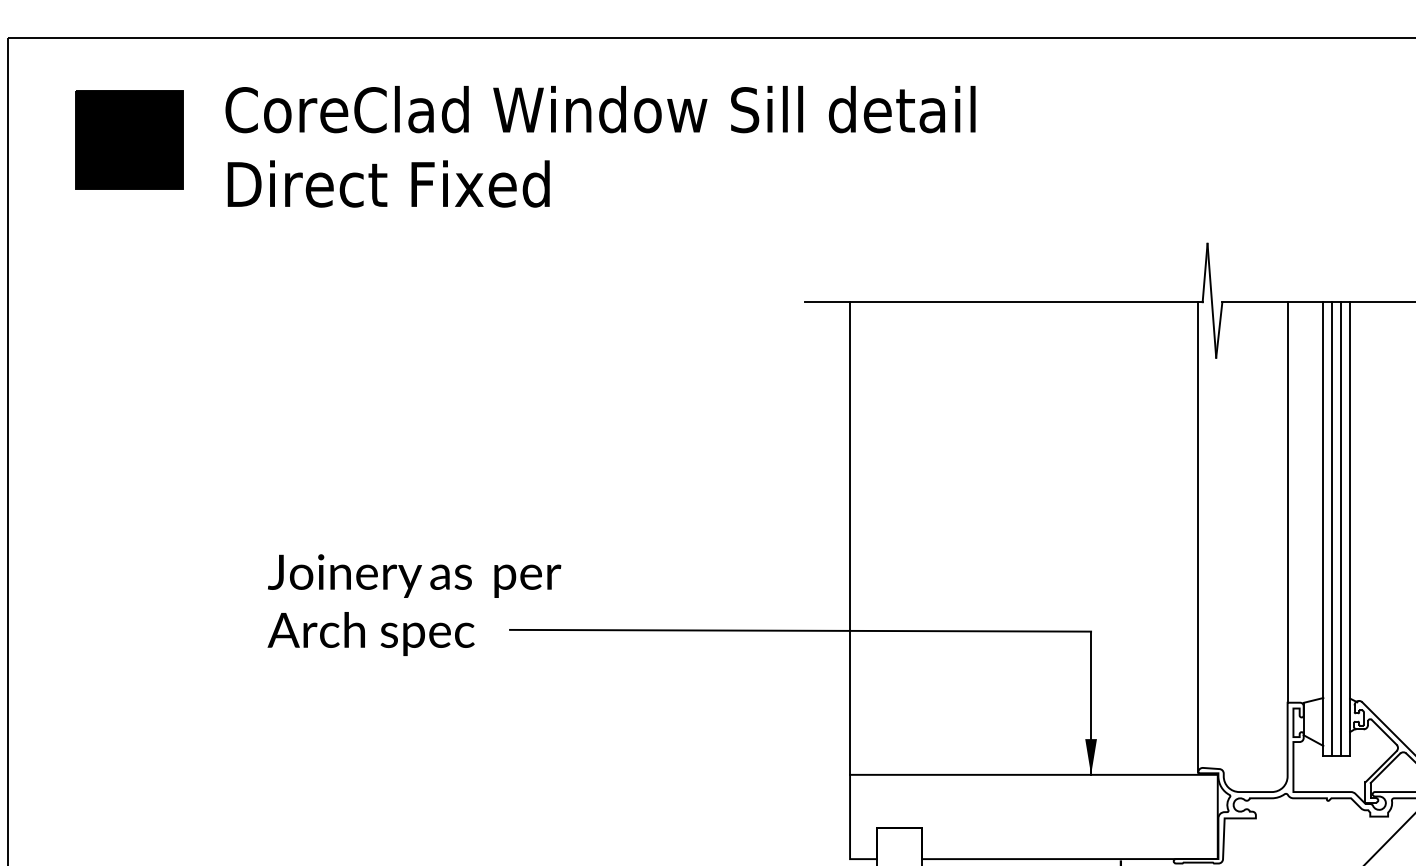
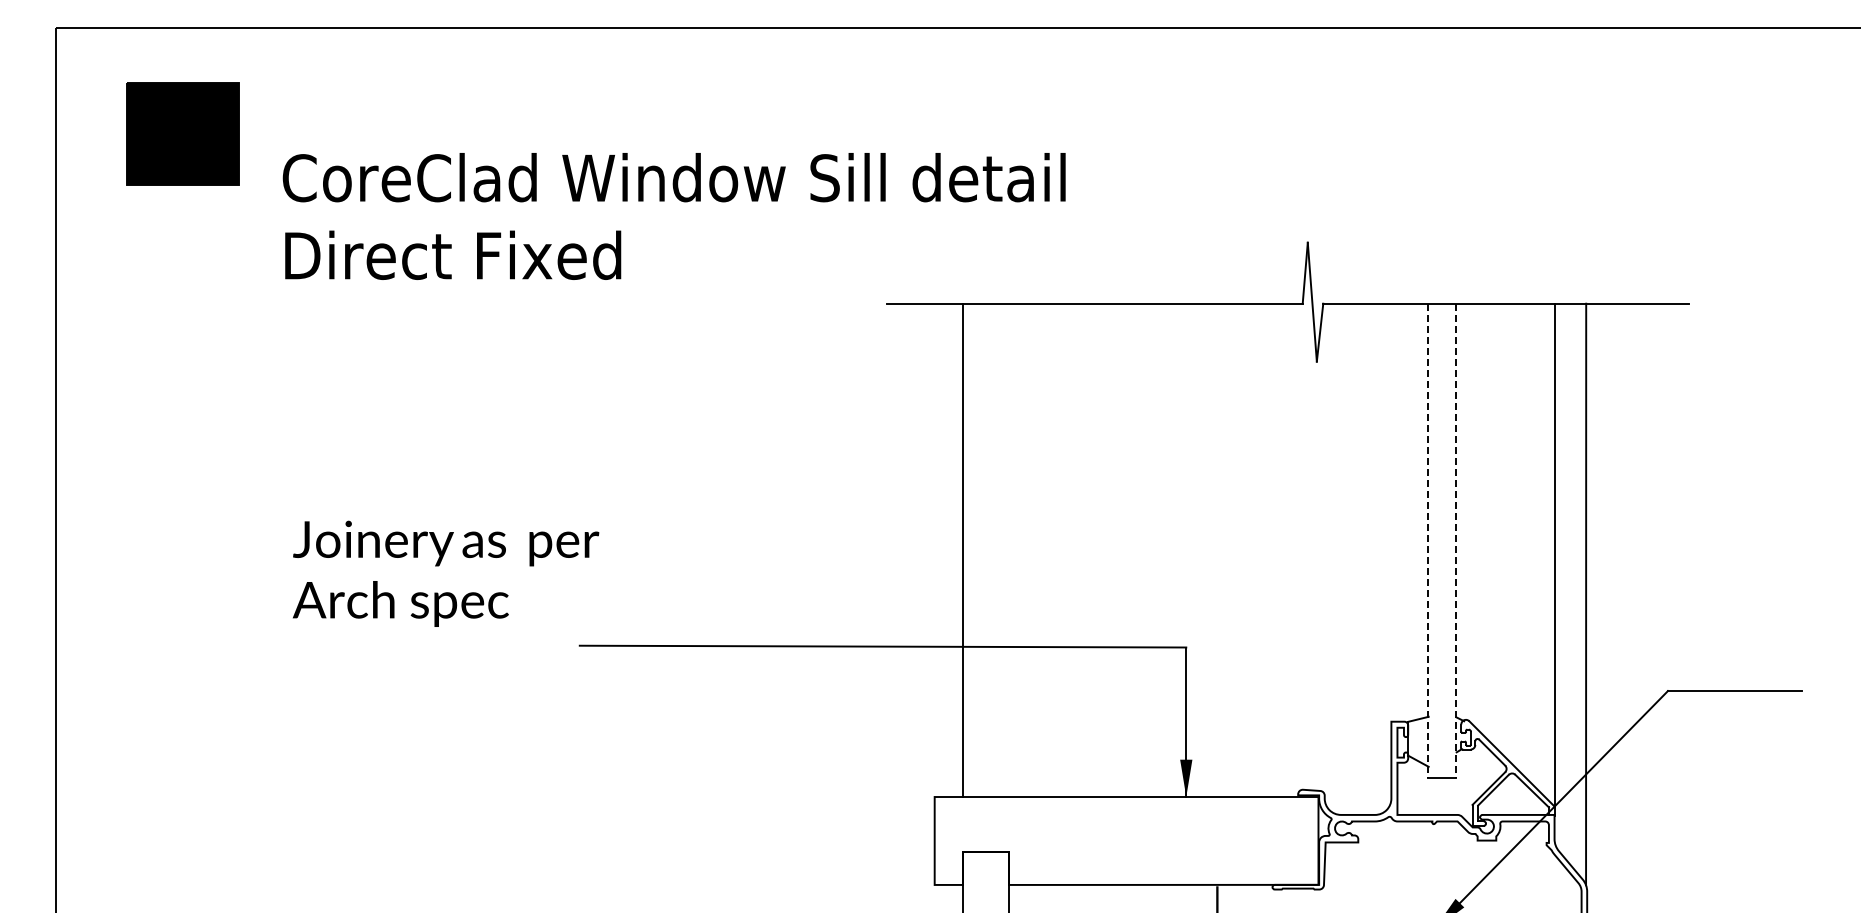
text: (599, 146) -> (673, 216), moved
line: (1287, 502) -> (1391, 512), removed
line: (1331, 529) -> (1437, 540), removed
line: (1340, 529) -> (1446, 540), removed
line: (1323, 530) -> (1428, 541), solid -> dashed
line: (1350, 530) -> (1456, 541), solid -> dashed
line: (1198, 536) -> (1298, 548), removed
line: (849, 538) -> (962, 550), moved
text: (414, 604) -> (446, 573), moved

